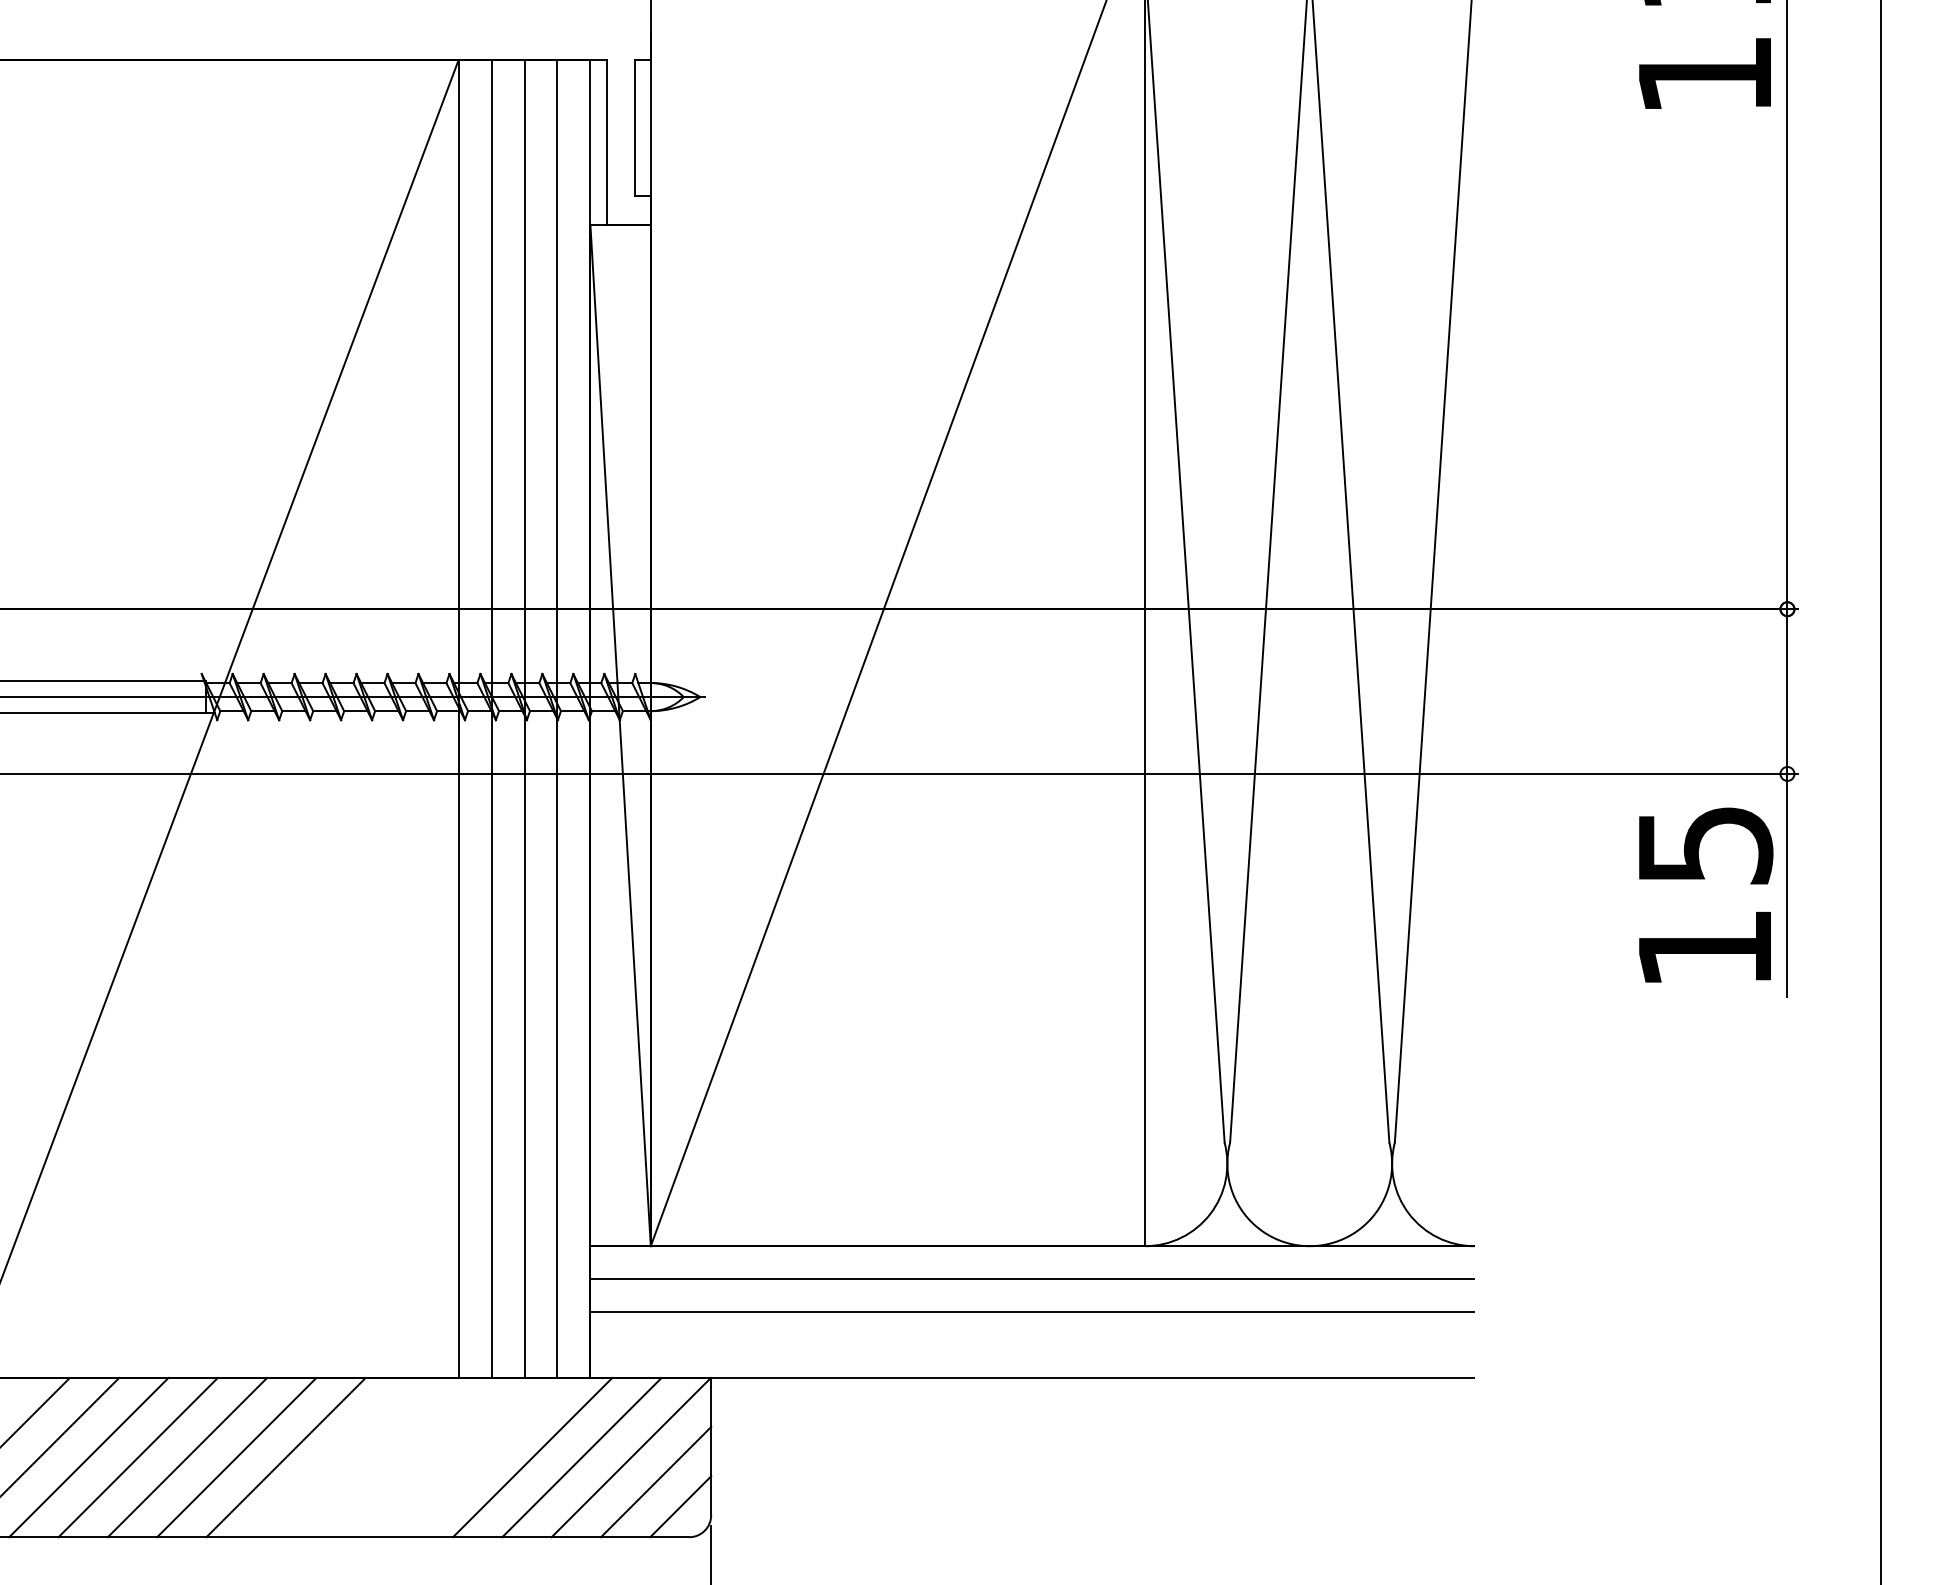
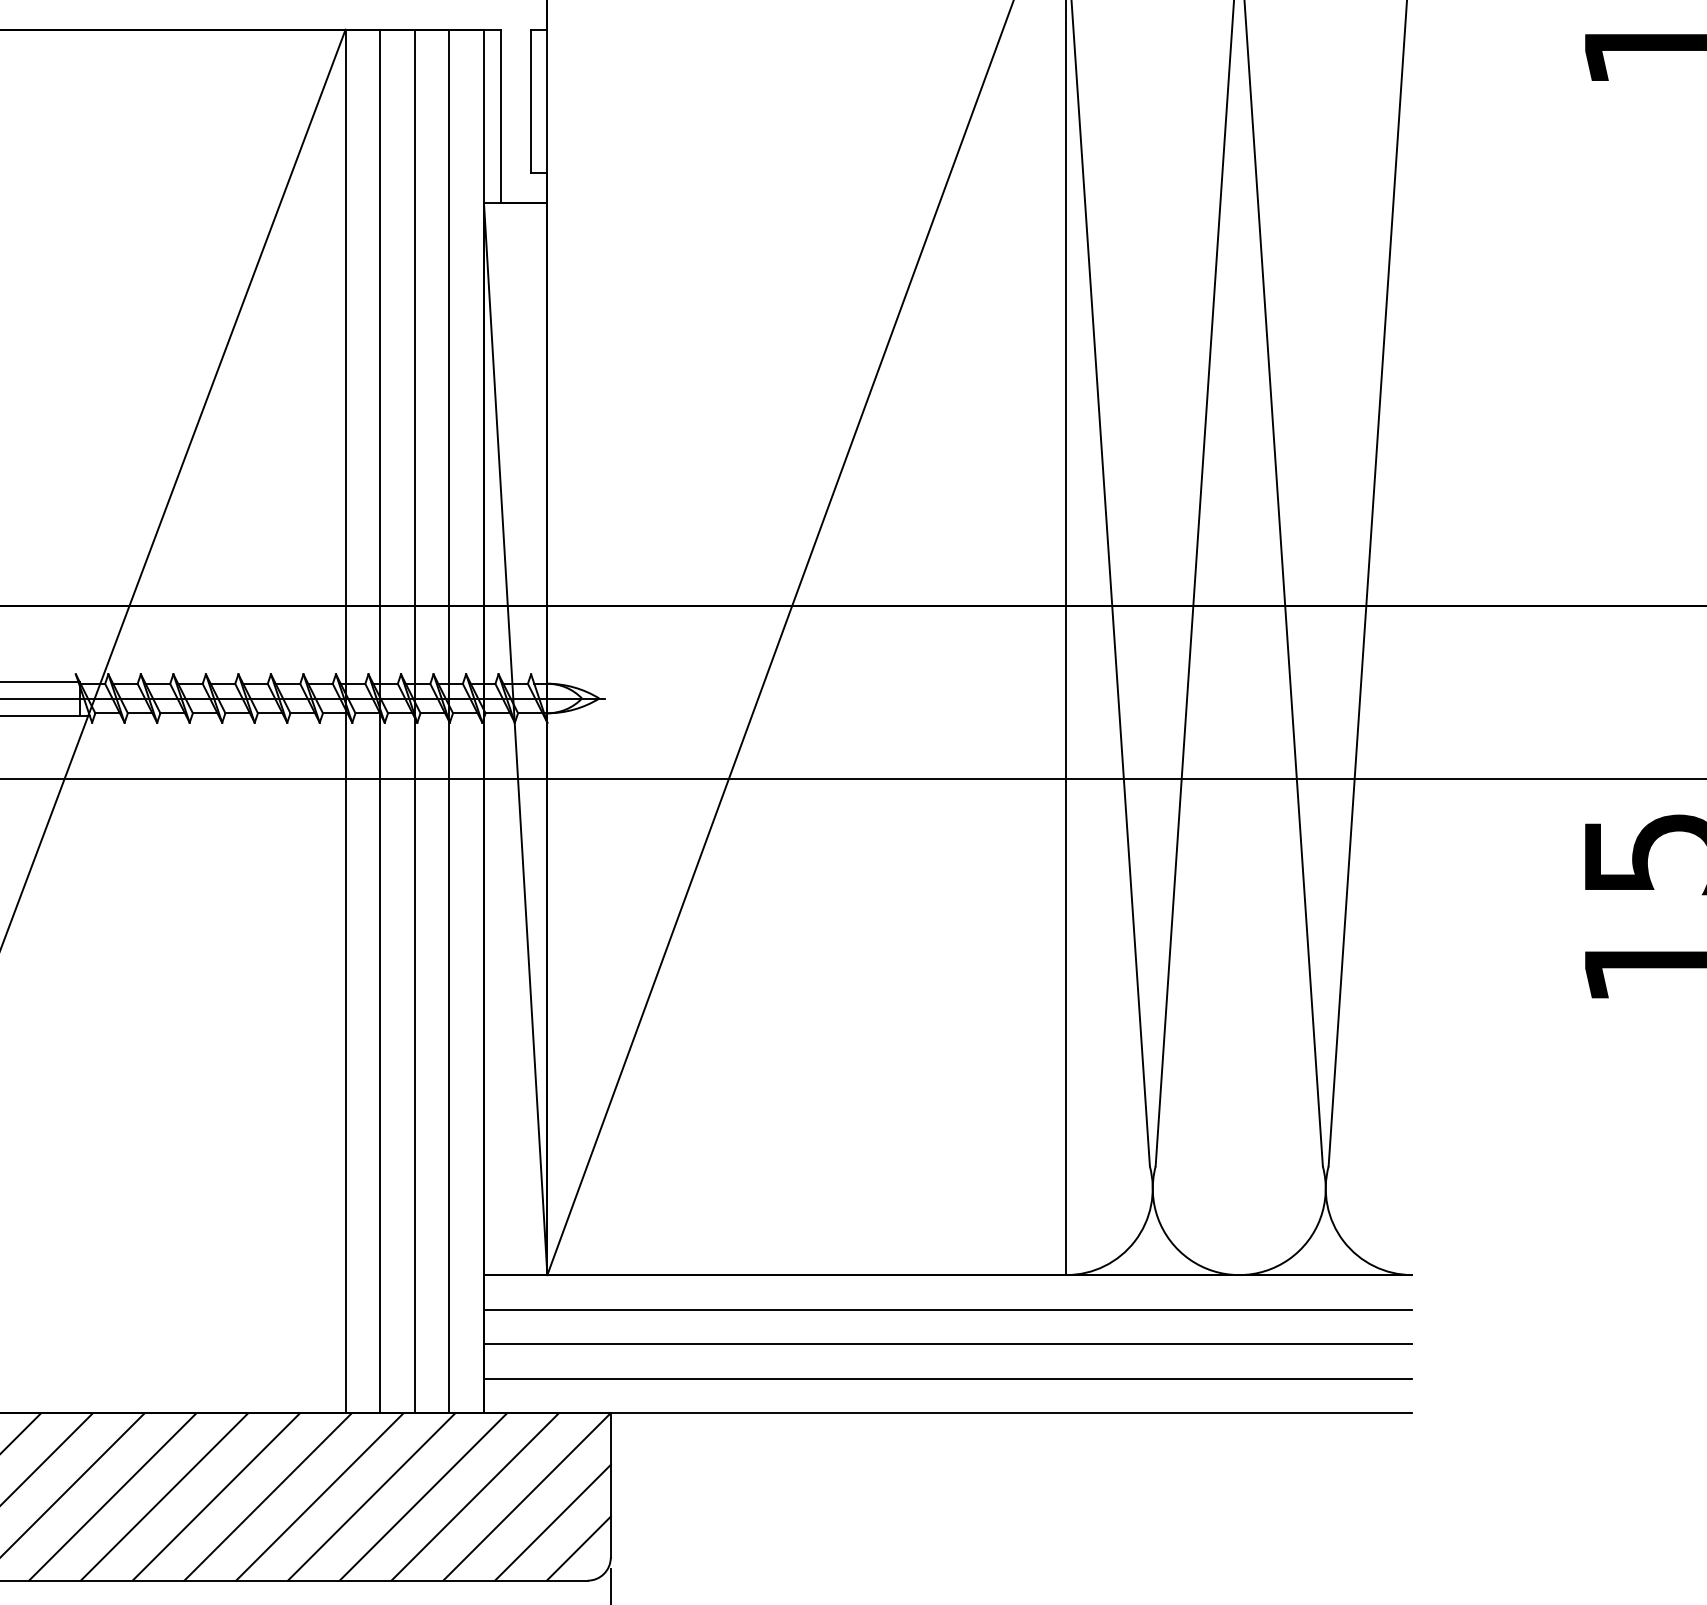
line: (1032, 1345) -> (948, 1379), added
line: (335, 1457) -> (216, 1496), added
line: (384, 1457) -> (267, 1496), added
line: (433, 1457) -> (319, 1496), added
line: (482, 1457) -> (370, 1496), added

